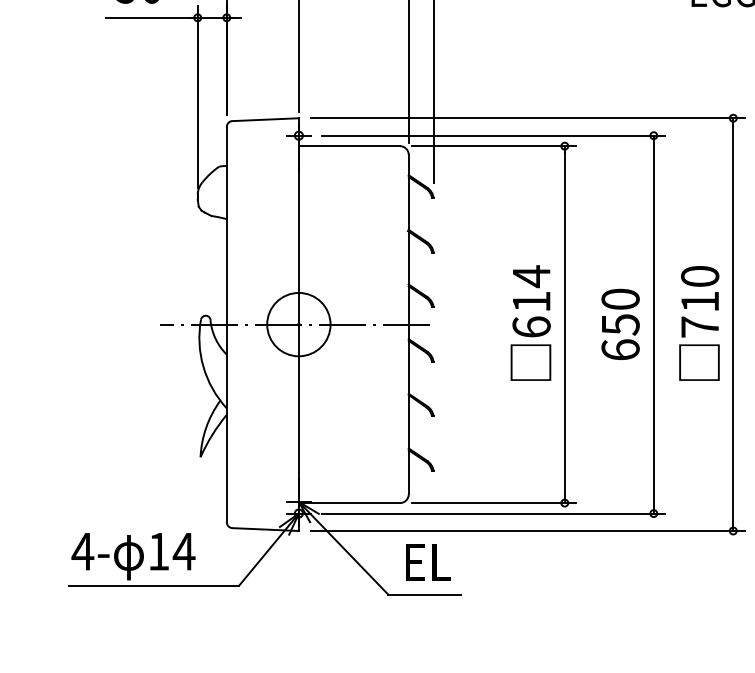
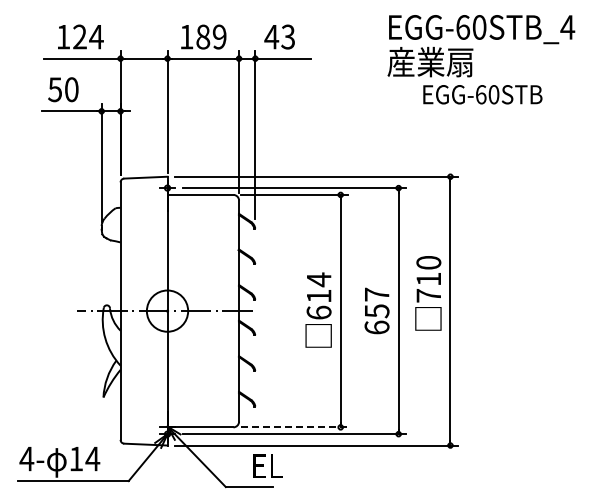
text: (619, 299) -> (376, 294), 650 -> 657
text: (699, 323) -> (428, 293), moved
line: (493, 503) -> (294, 427), solid -> dashed
text: (427, 561) -> (267, 465), moved

